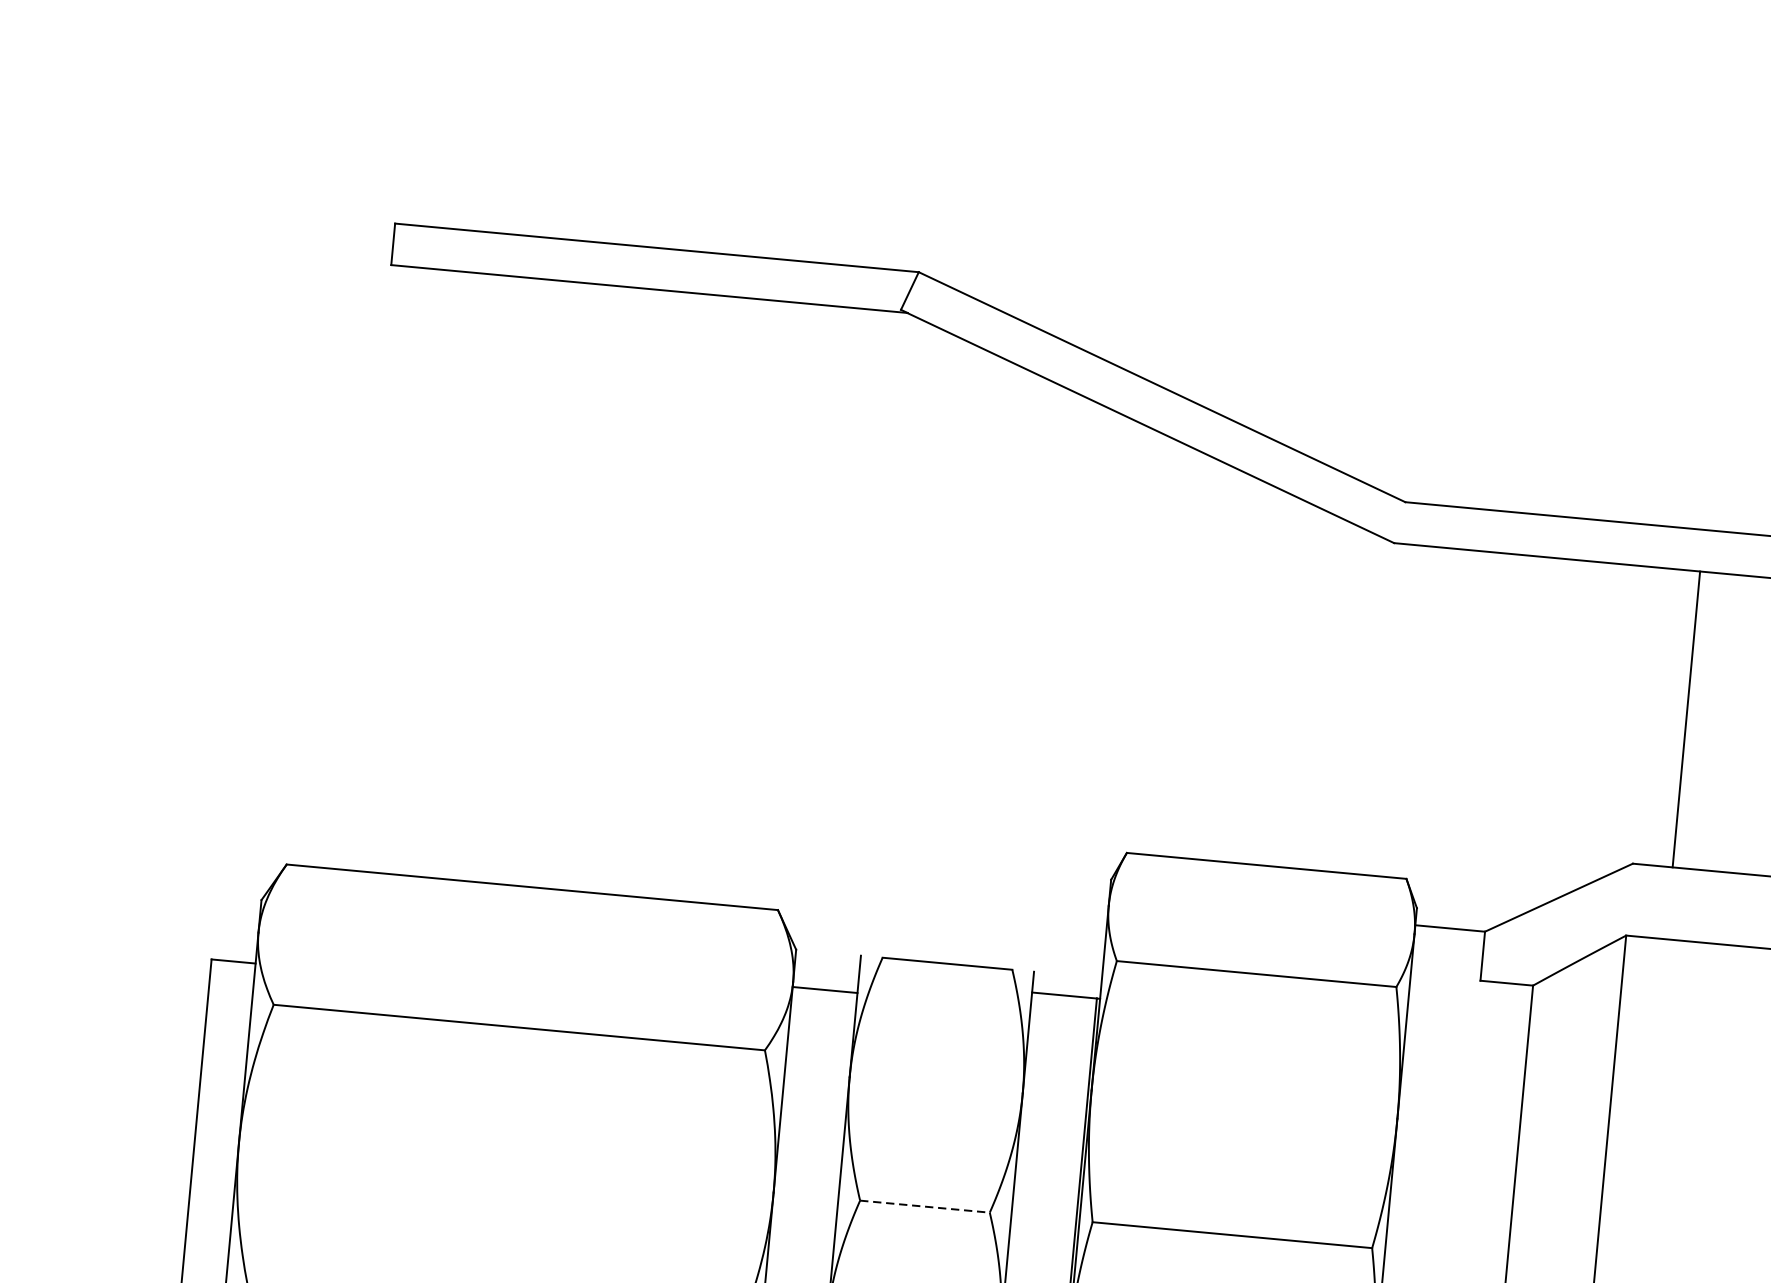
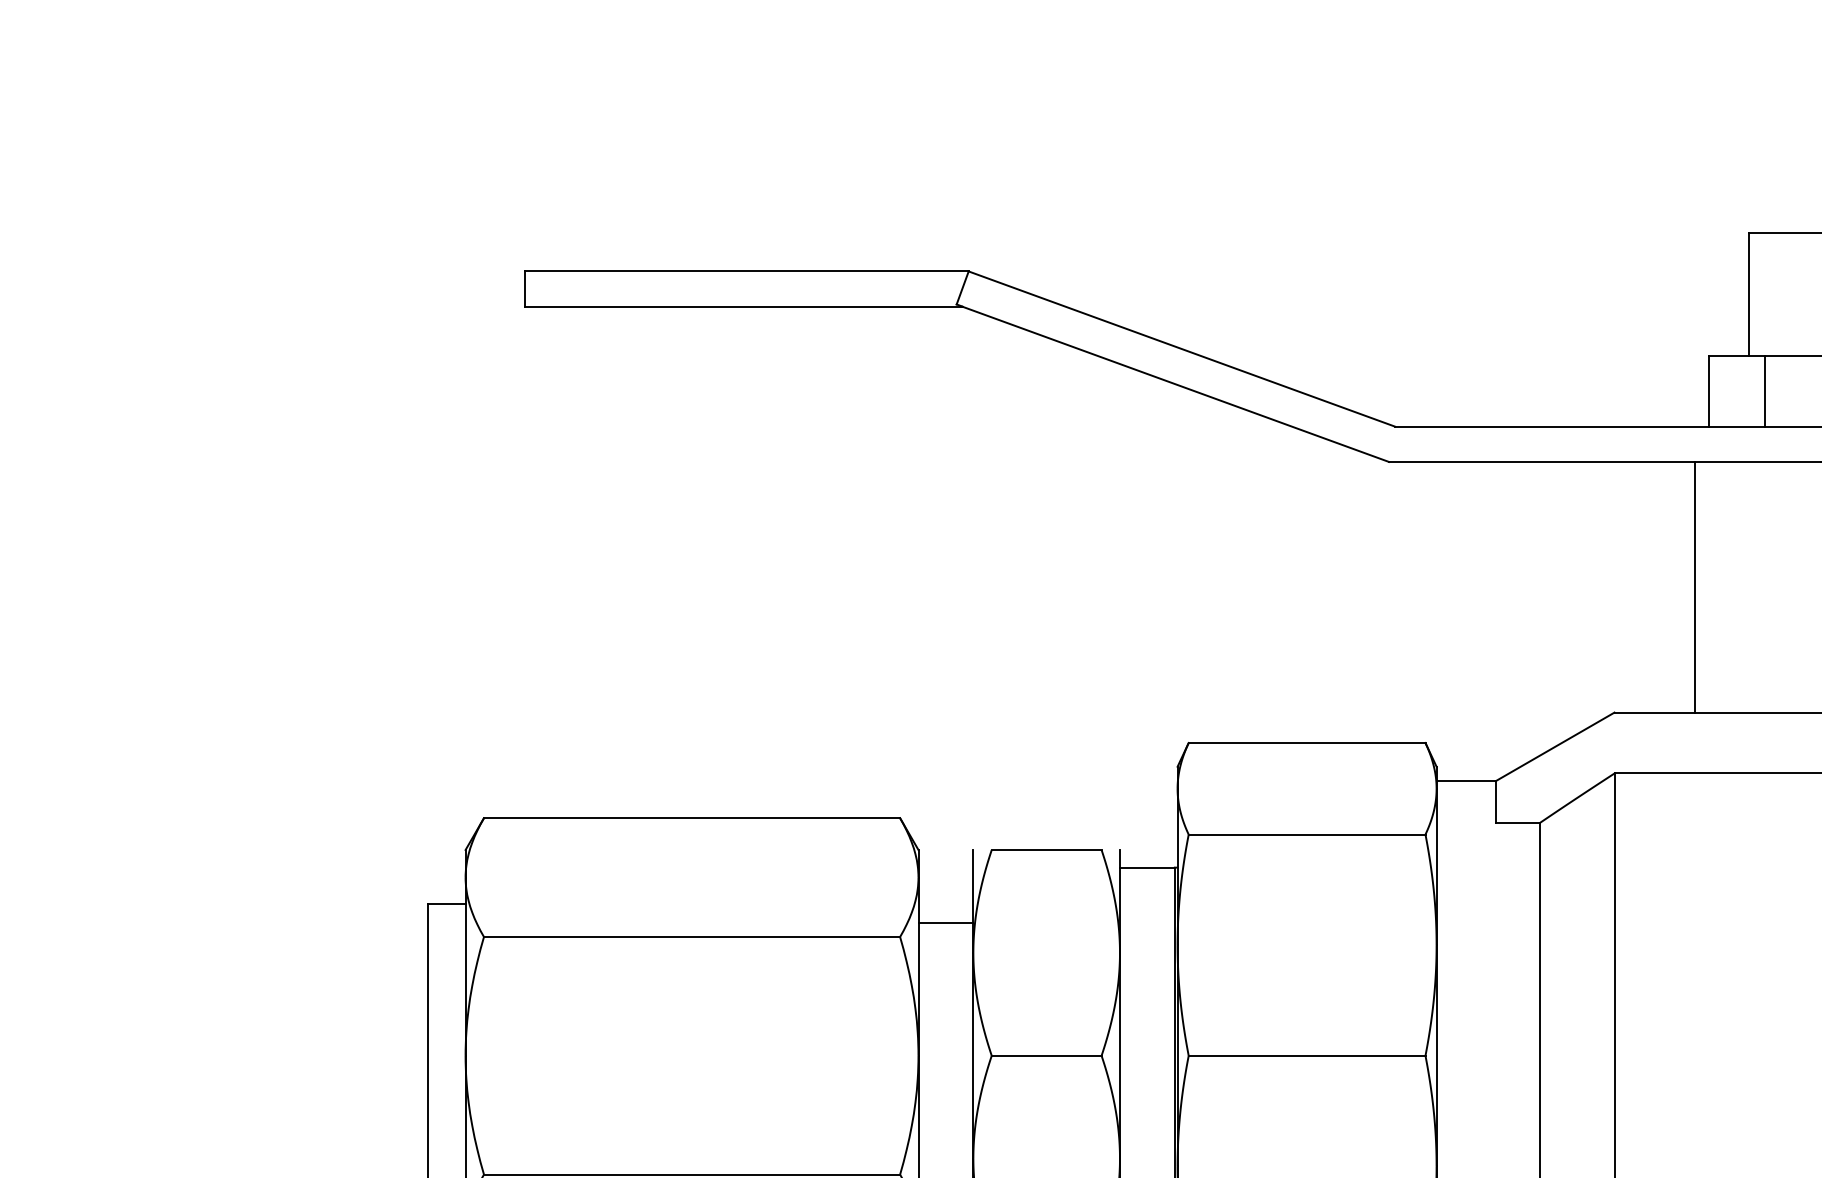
line: (1686, 718) -> (1695, 586), moved
line: (824, 989) -> (945, 922), moved
line: (924, 1206) -> (1046, 1055), dashed -> solid

